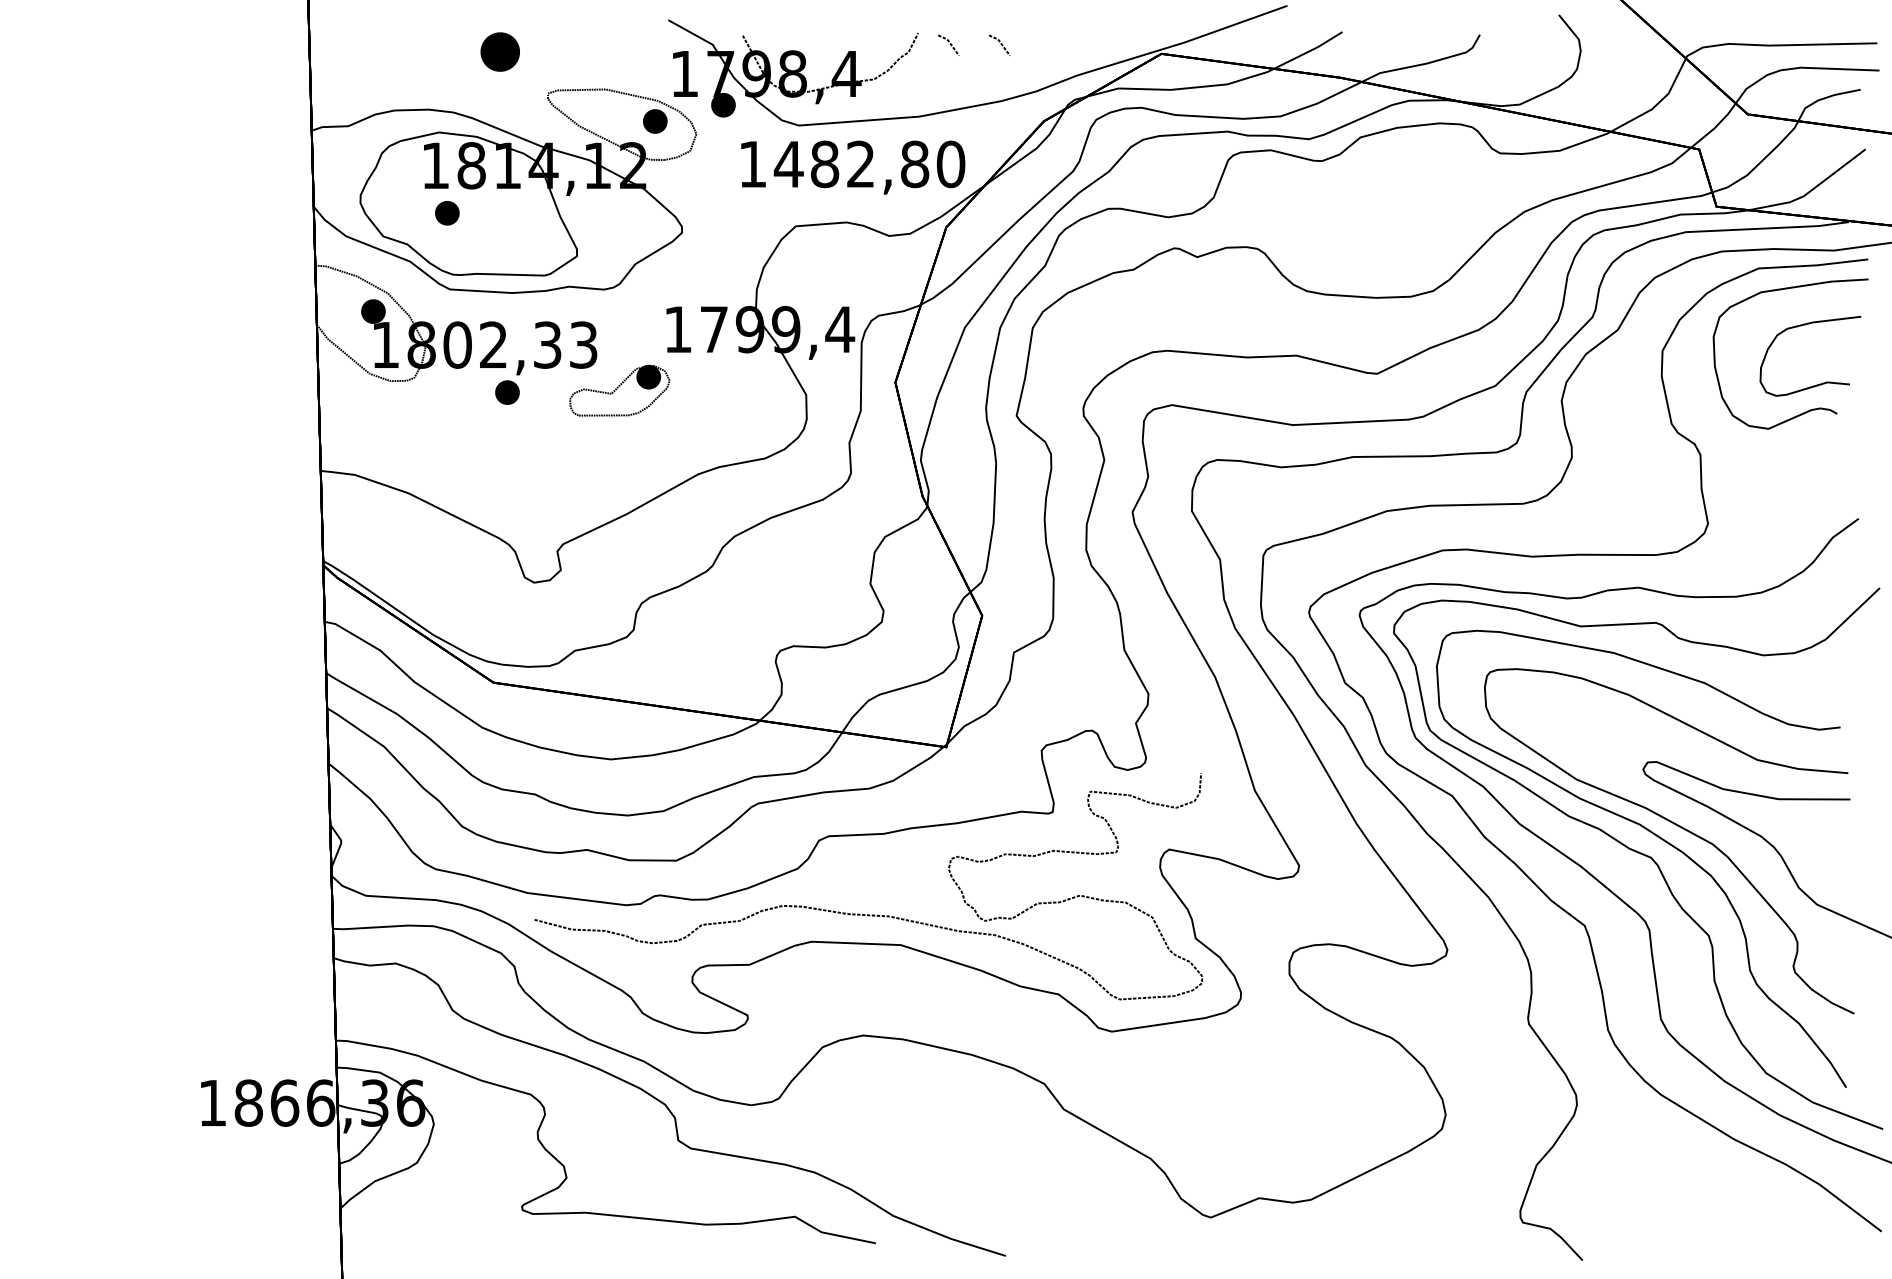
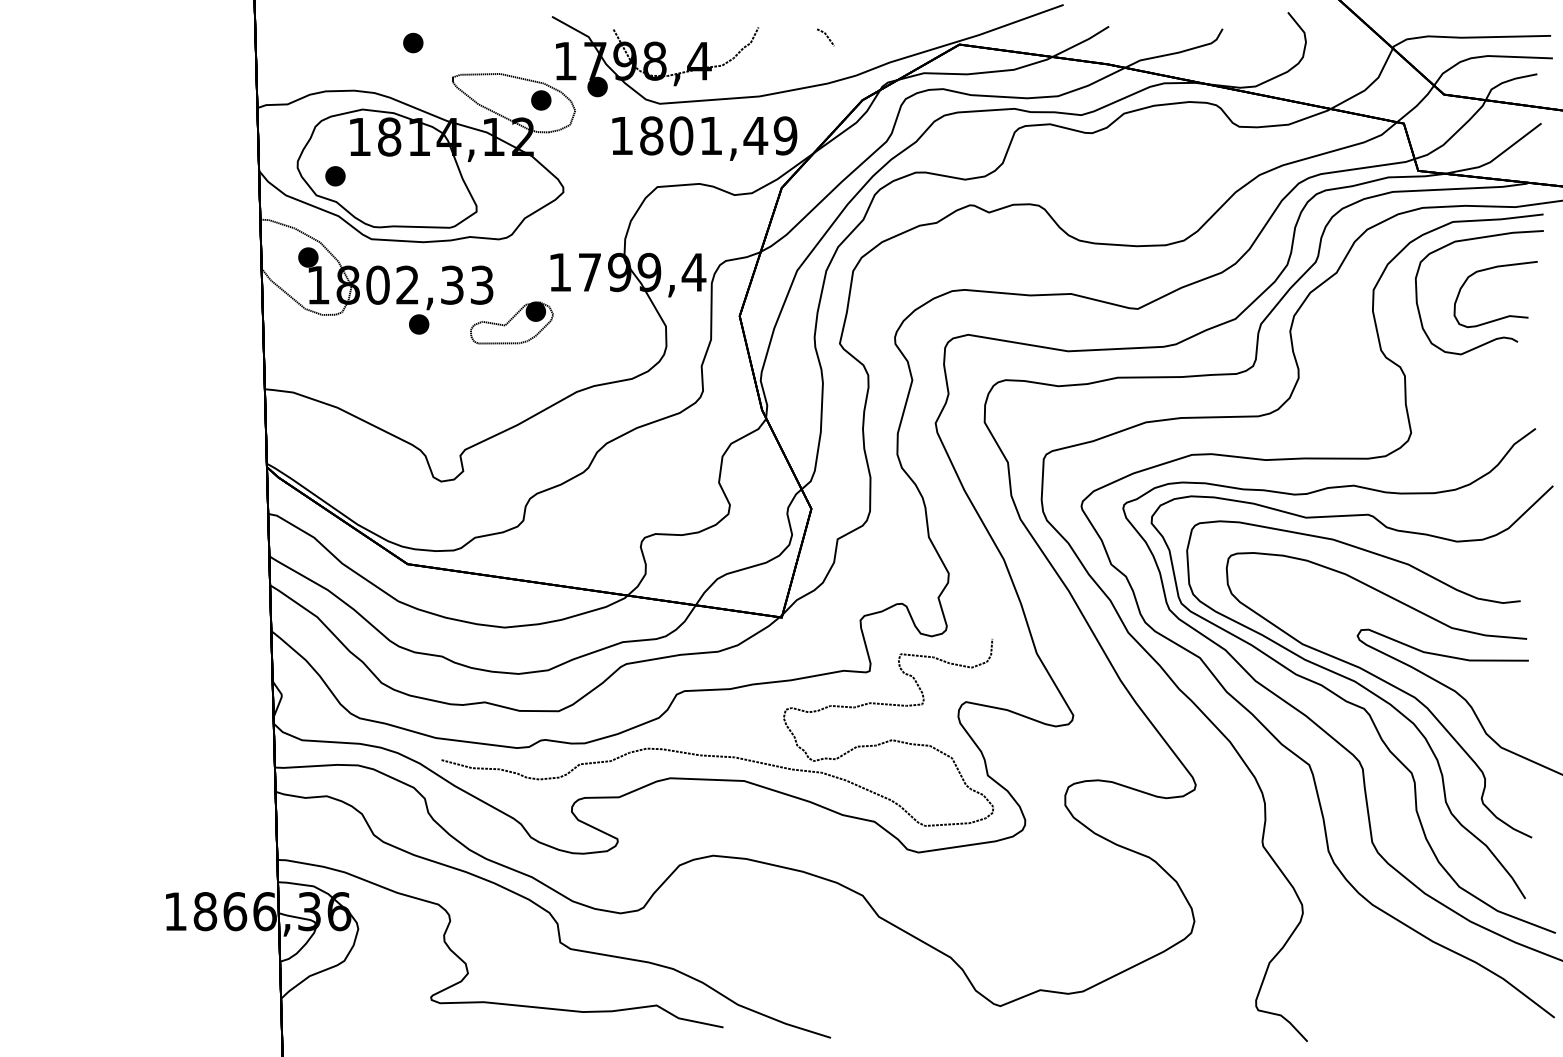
line: (949, 45) -> (784, 37), removed
part: (500, 51) -> (413, 42), size x0.62
text: (869, 163) -> (718, 135), 1482,80 -> 1801,49
part: (447, 213) -> (335, 176), moved

